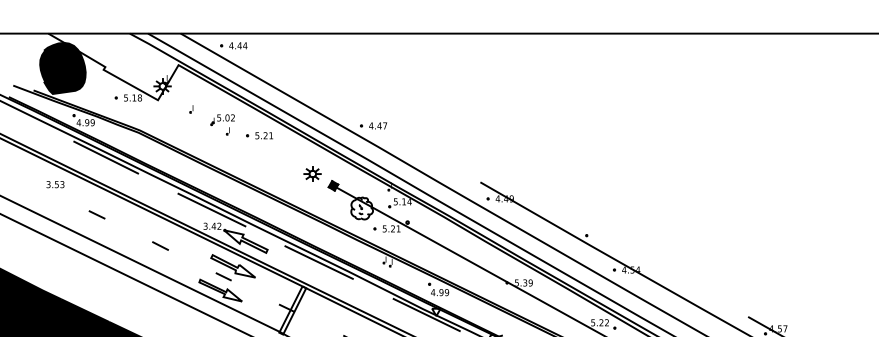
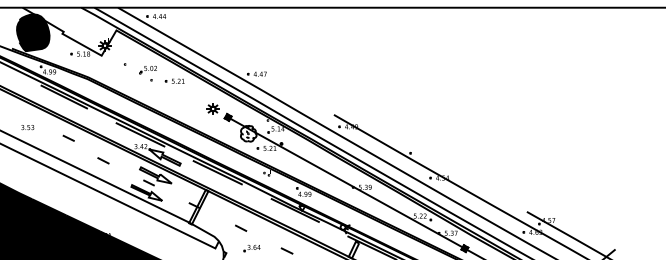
text: (55, 184) -> (27, 127), moved
line: (96, 213) -> (68, 137), moved

